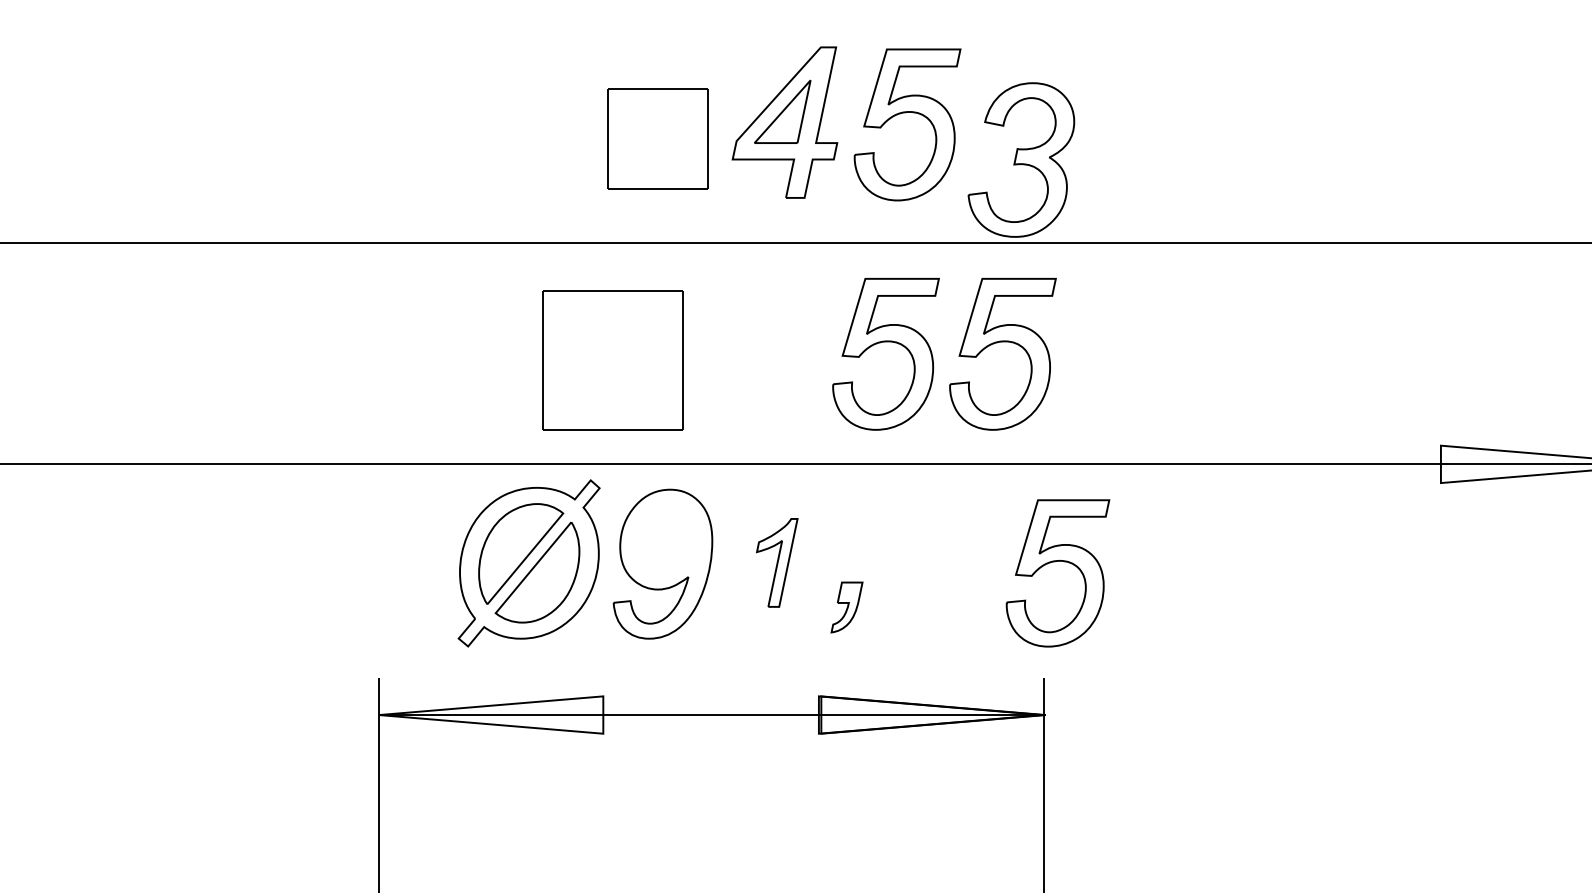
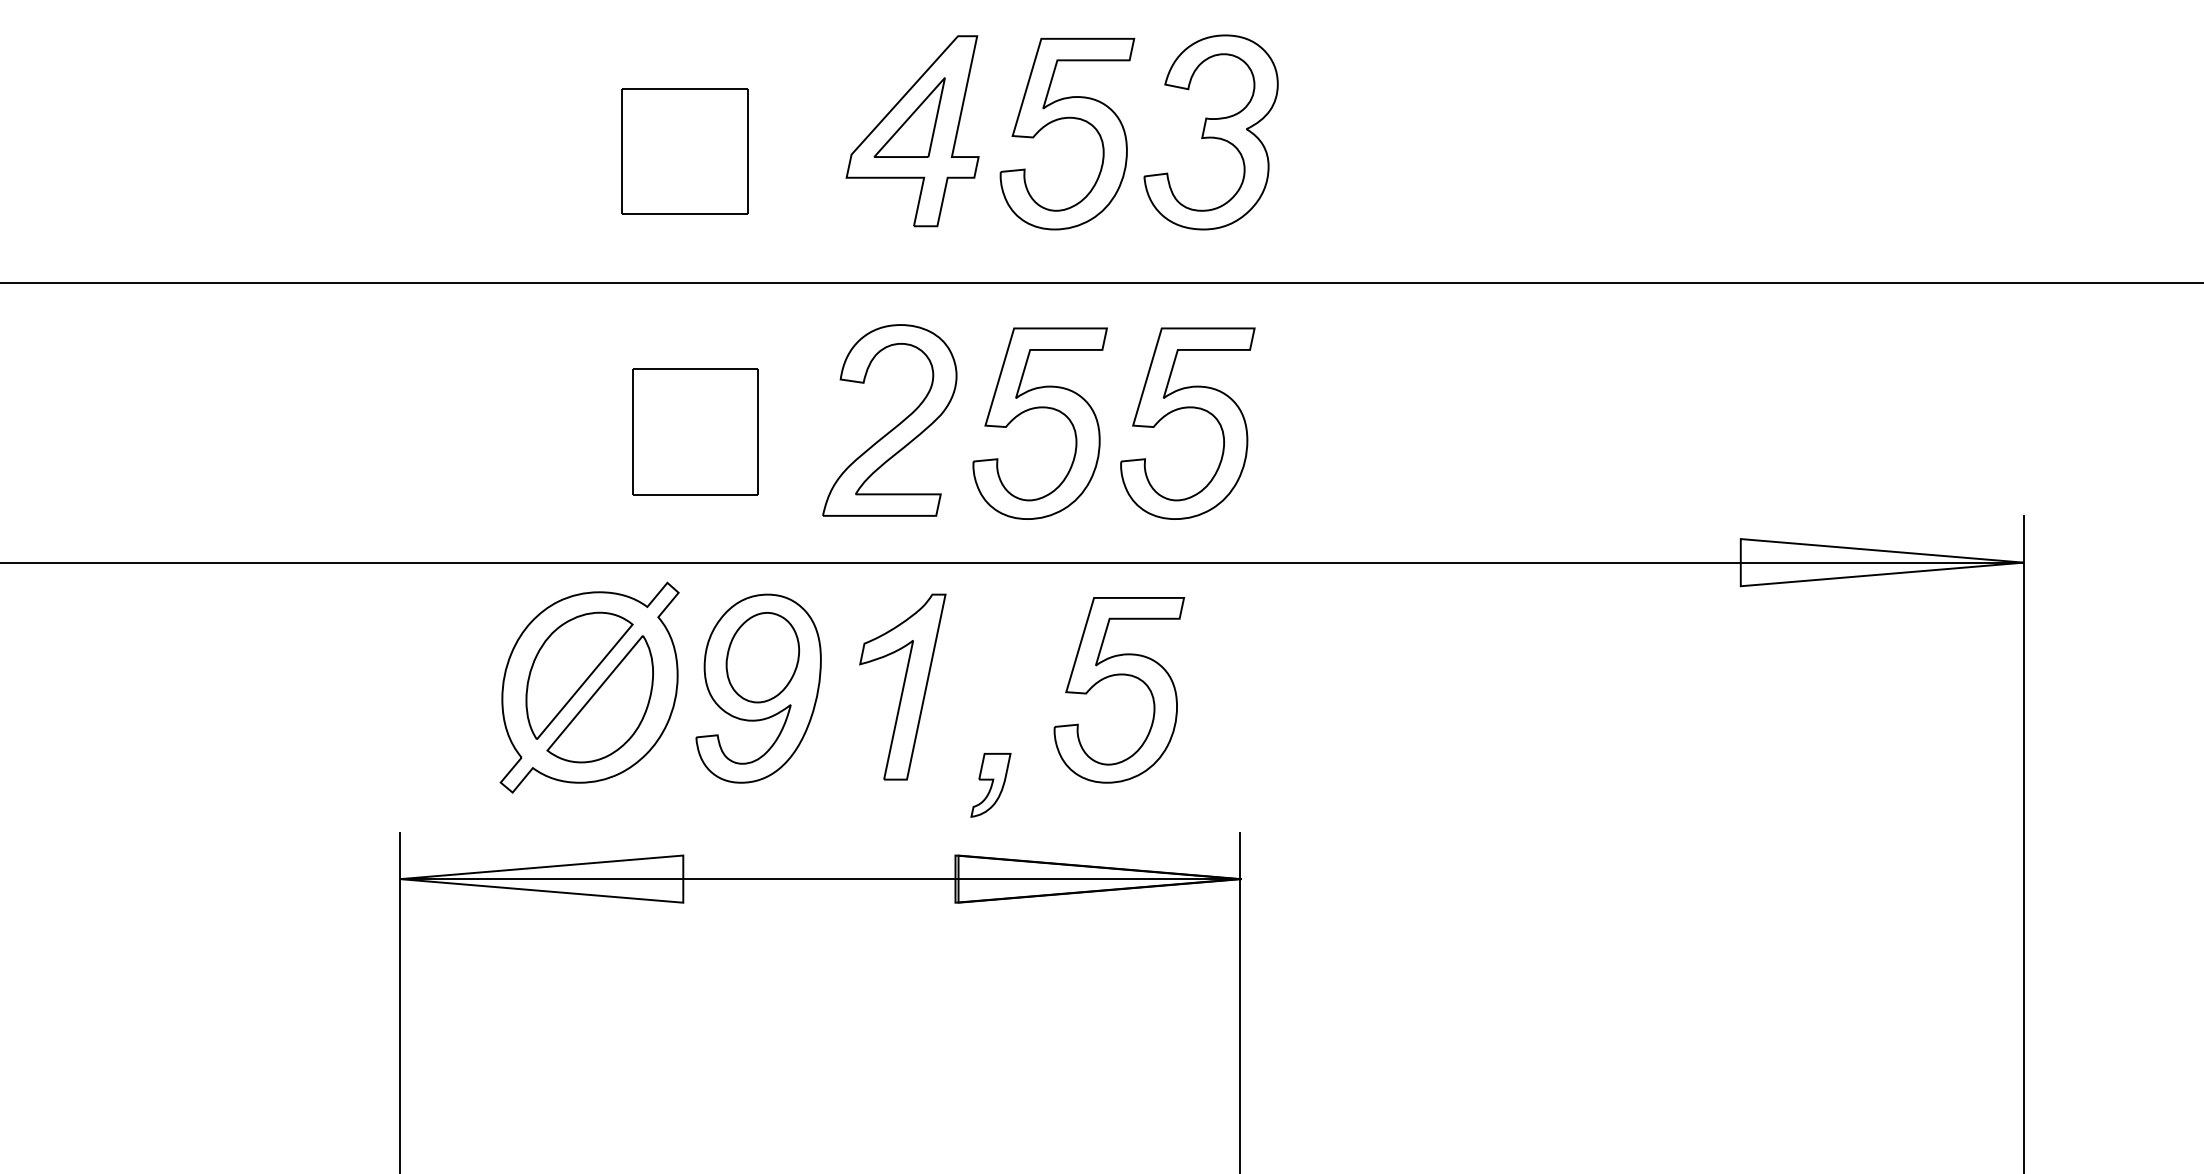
part: (657, 138) -> (684, 151), moved
part: (1020, 160) -> (1210, 132), moved
part: (769, 357) -> (893, 427), added
part: (612, 360) -> (695, 431), size x0.71
part: (666, 539) -> (762, 657), added
part: (1058, 561) -> (1119, 675), moved
part: (776, 562) -> (902, 686), size x1.67
part: (846, 607) -> (990, 785), moved

